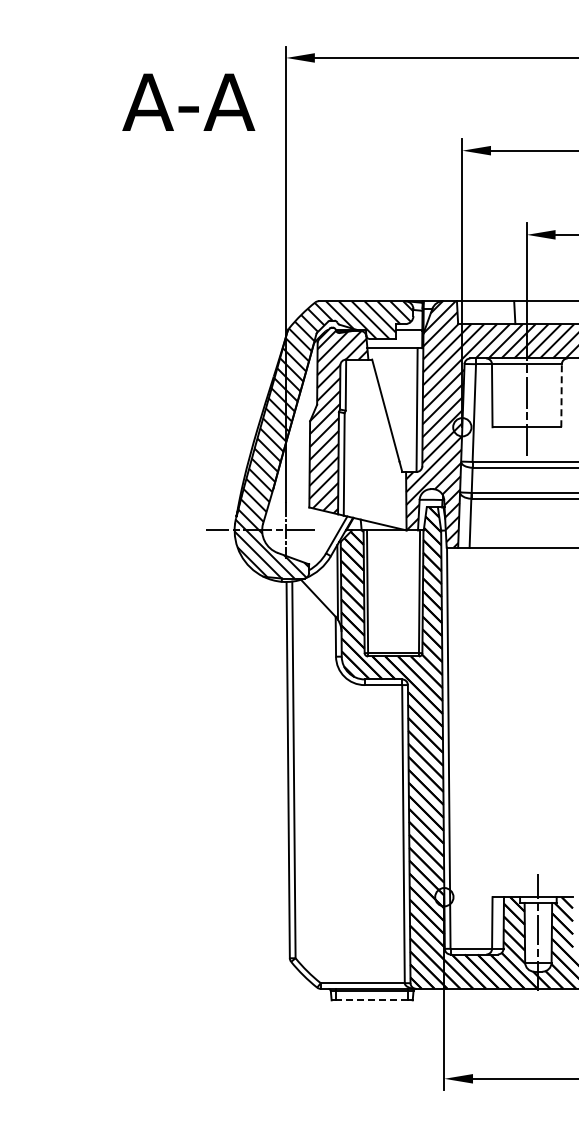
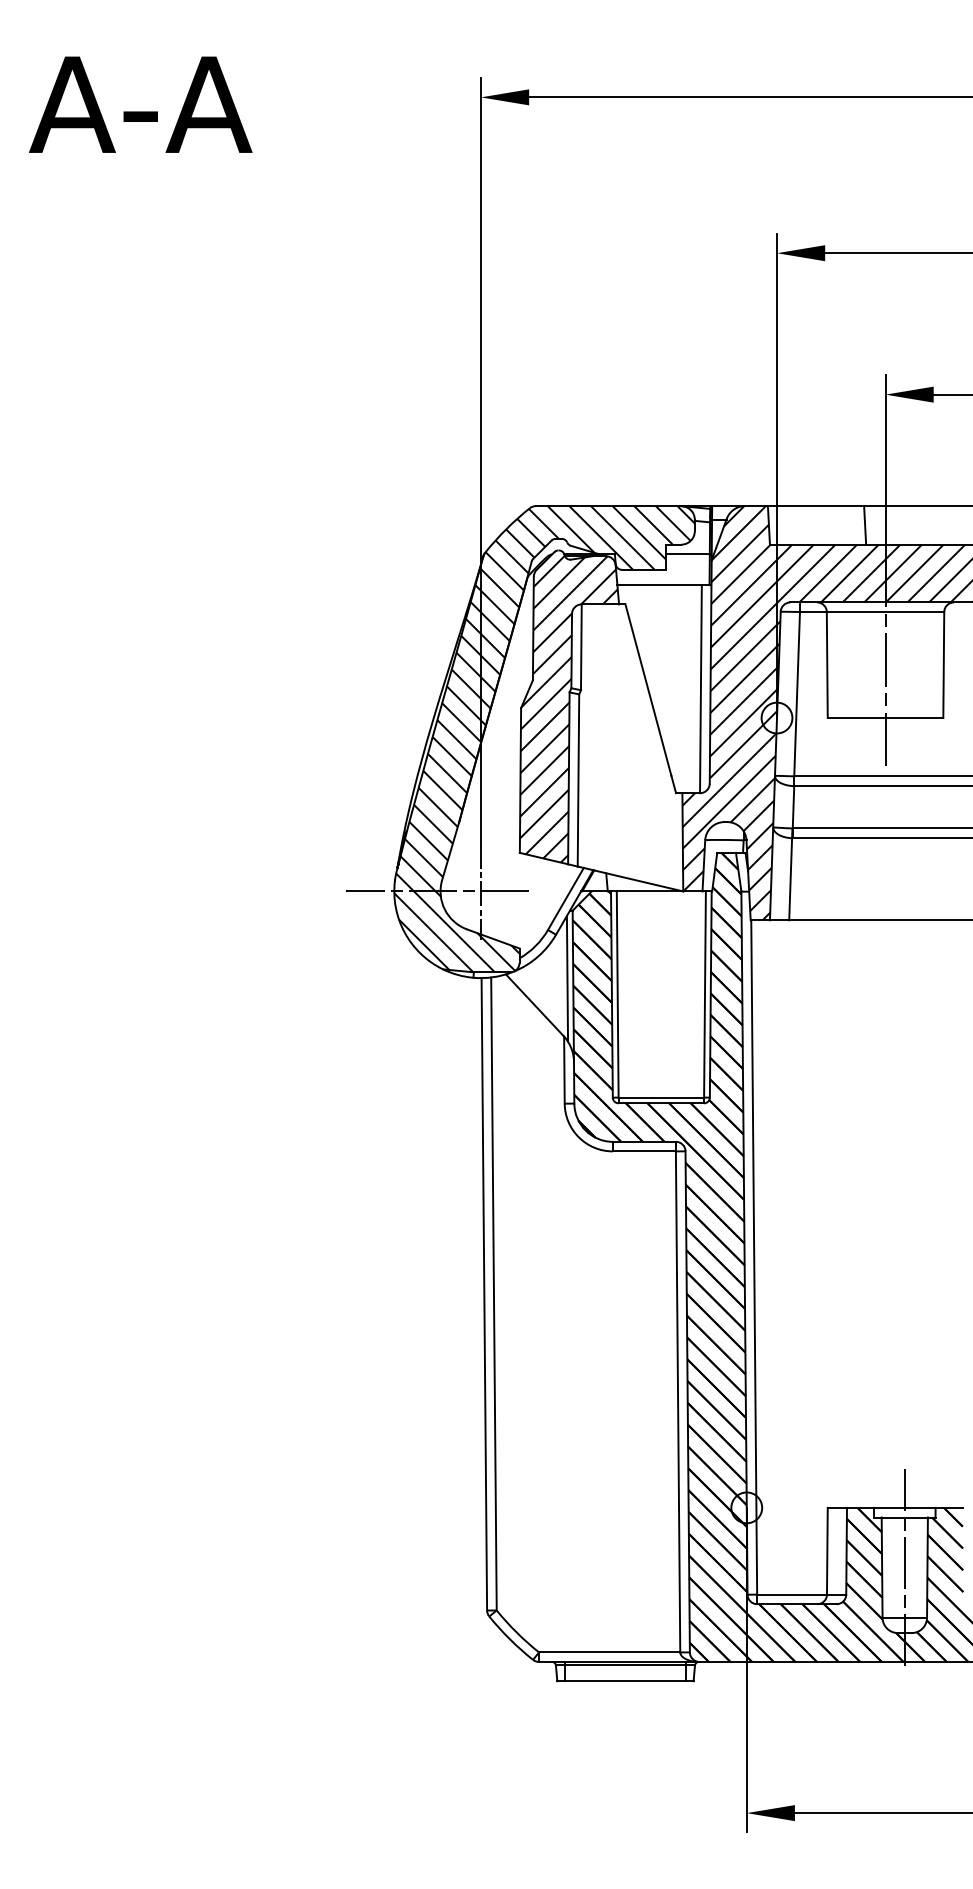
text: (188, 101) -> (140, 103), moved
line: (561, 395) -> (943, 664), dashed -> solid
line: (372, 1000) -> (625, 1681), dashed -> solid

